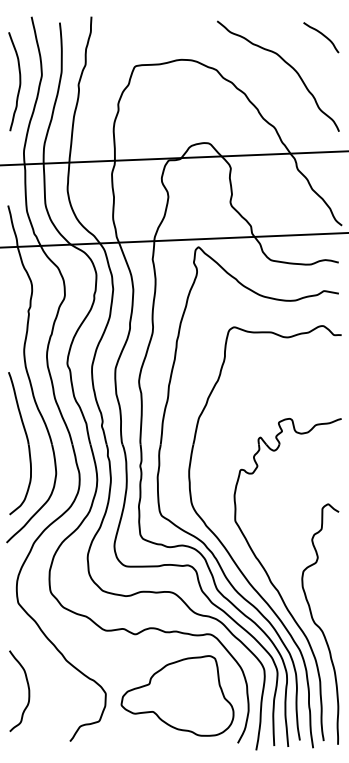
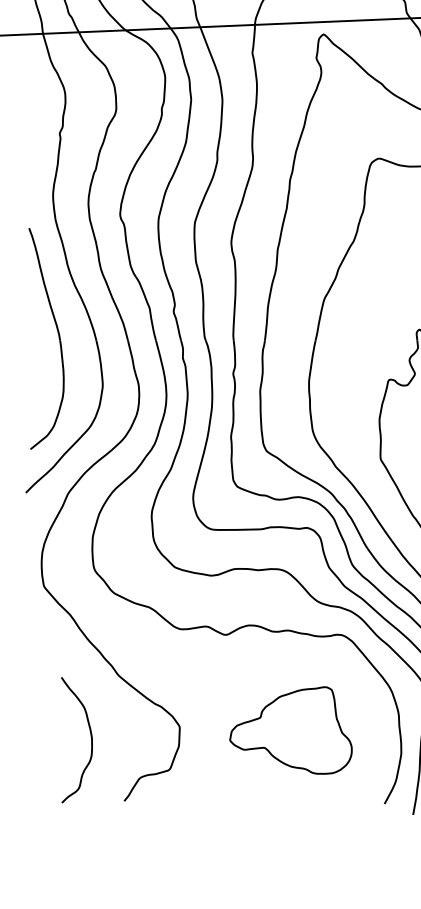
curve: (27, 687) -> (89, 734), moved
part: (177, 695) -> (290, 729), size x0.7

